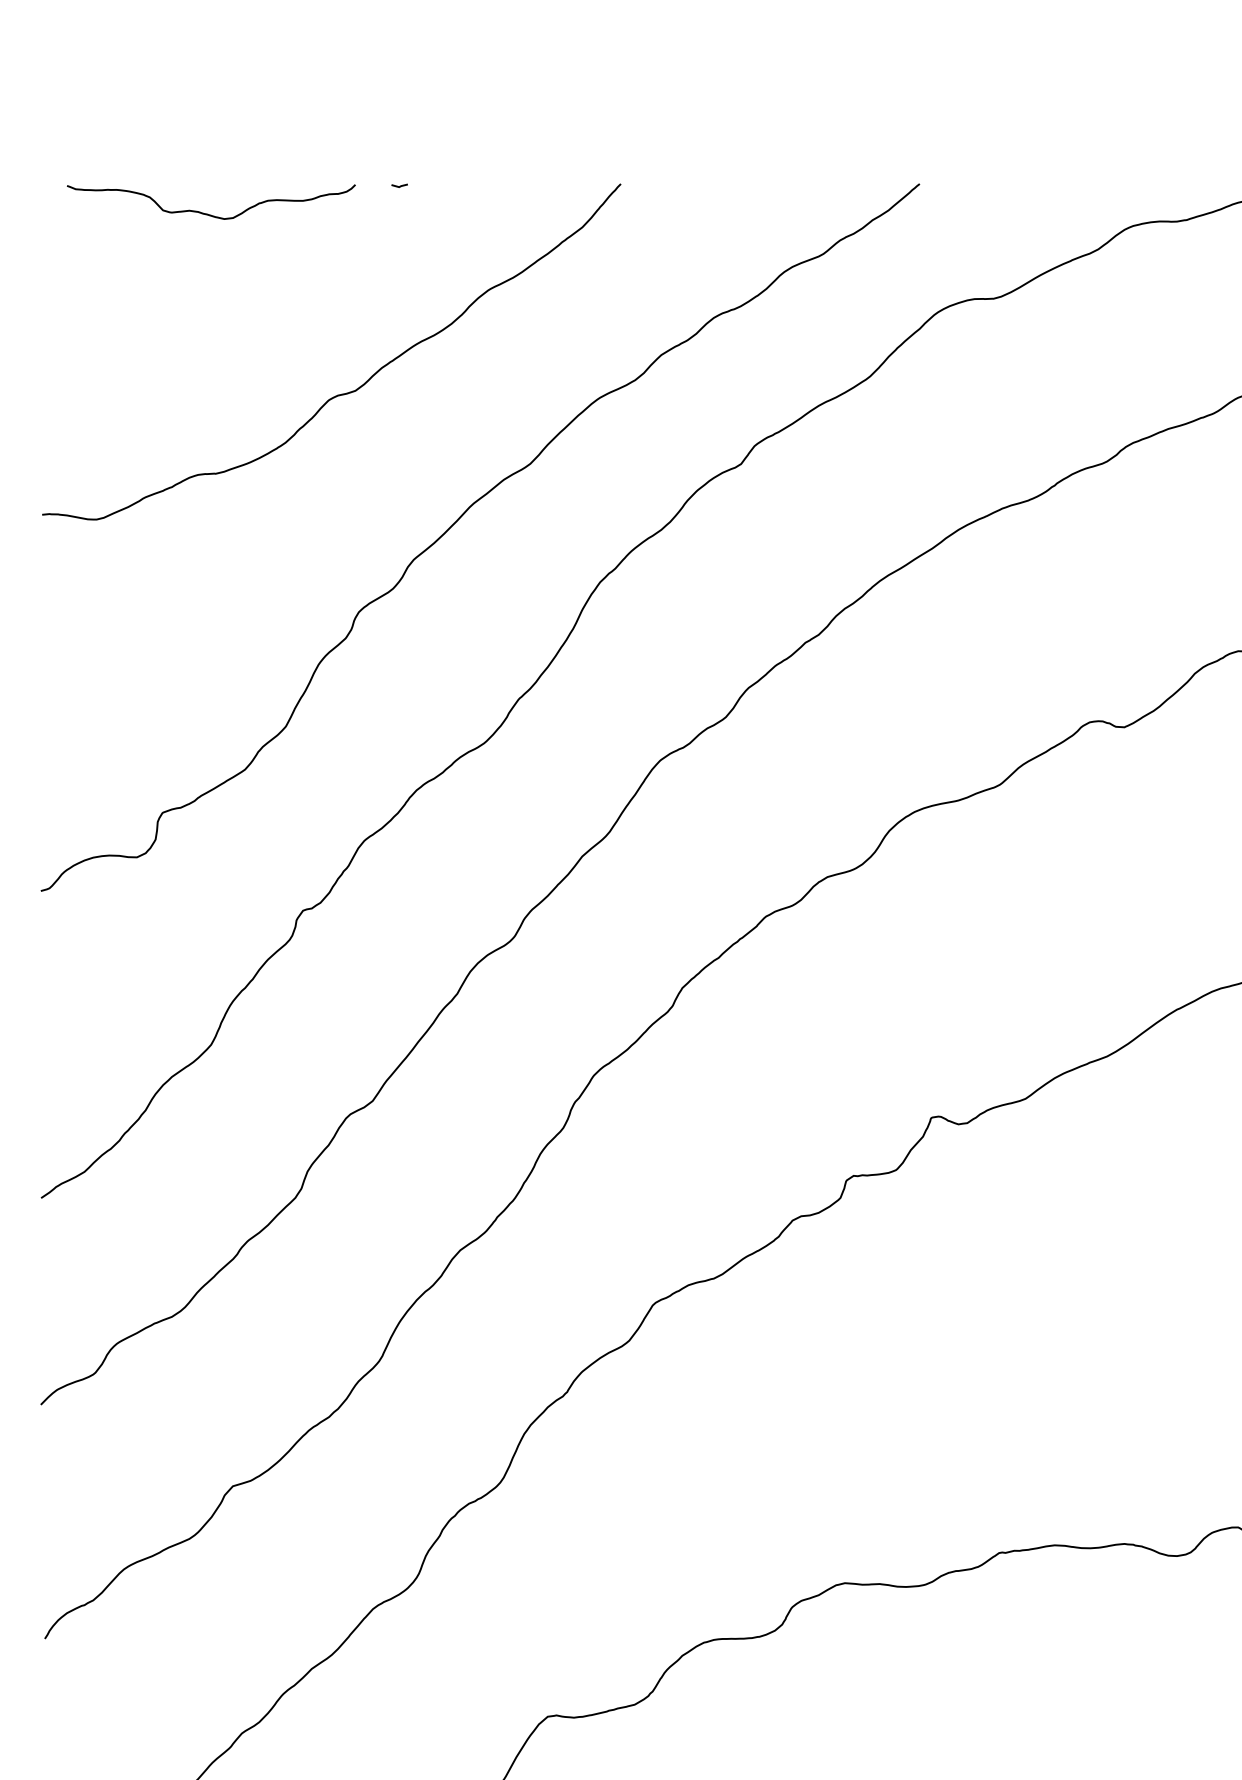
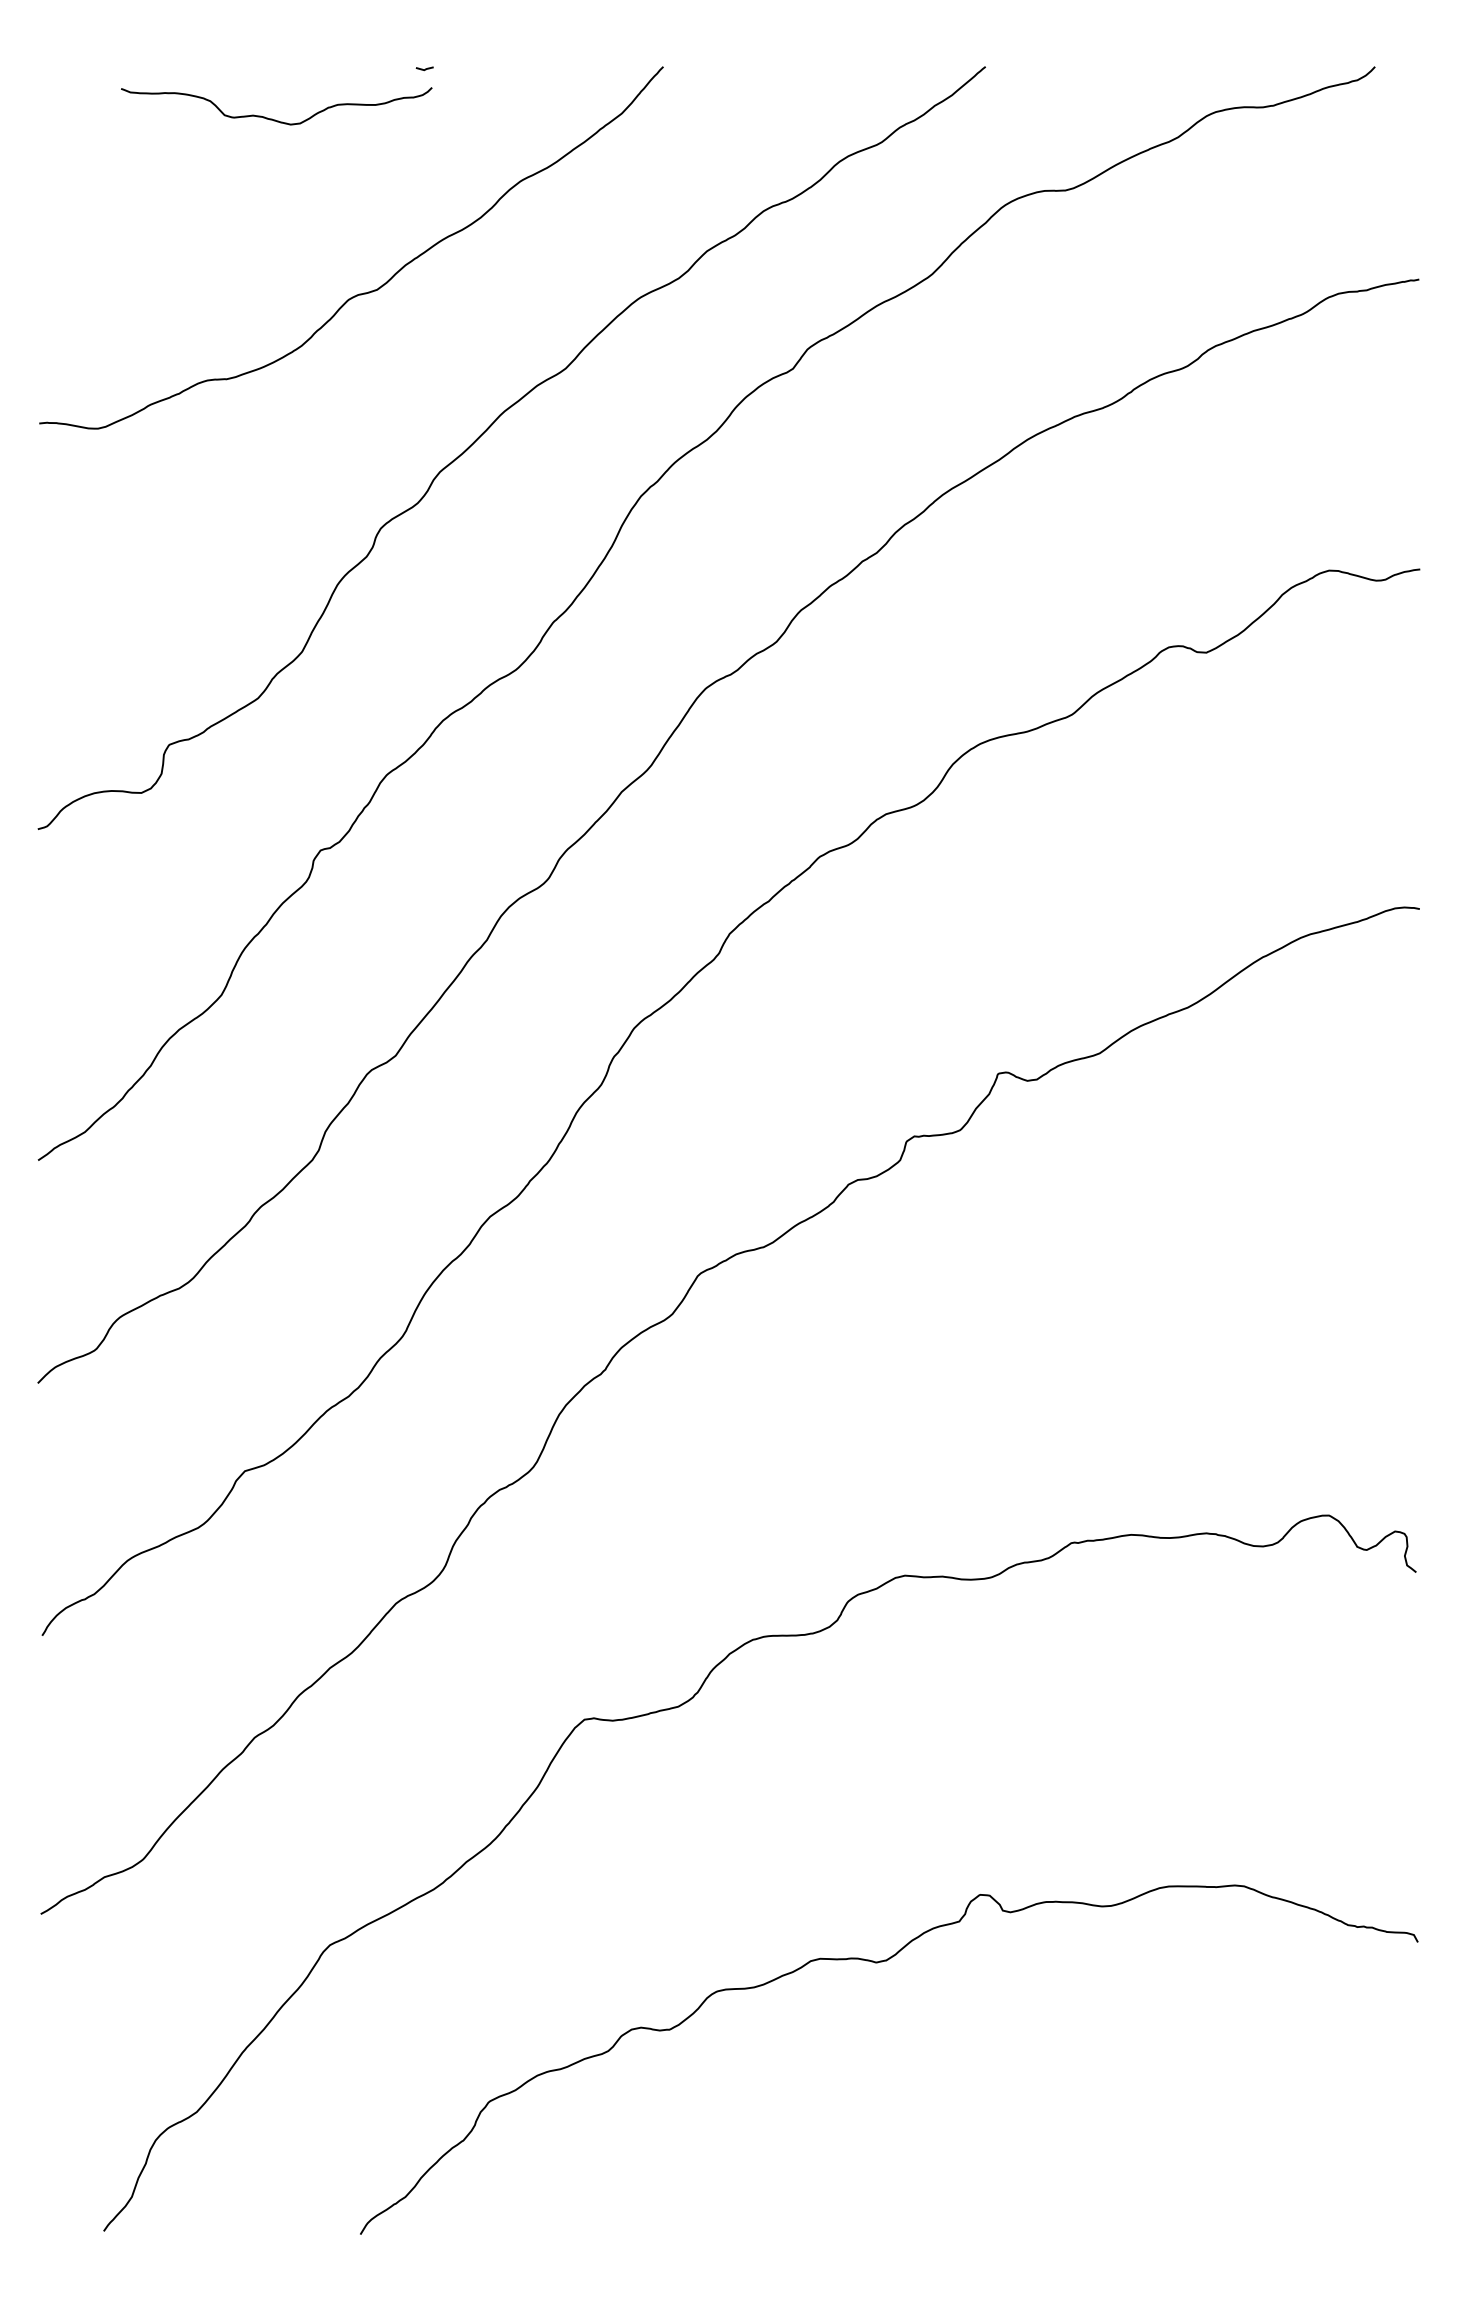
curve: (207, 213) -> (272, 118), moved

